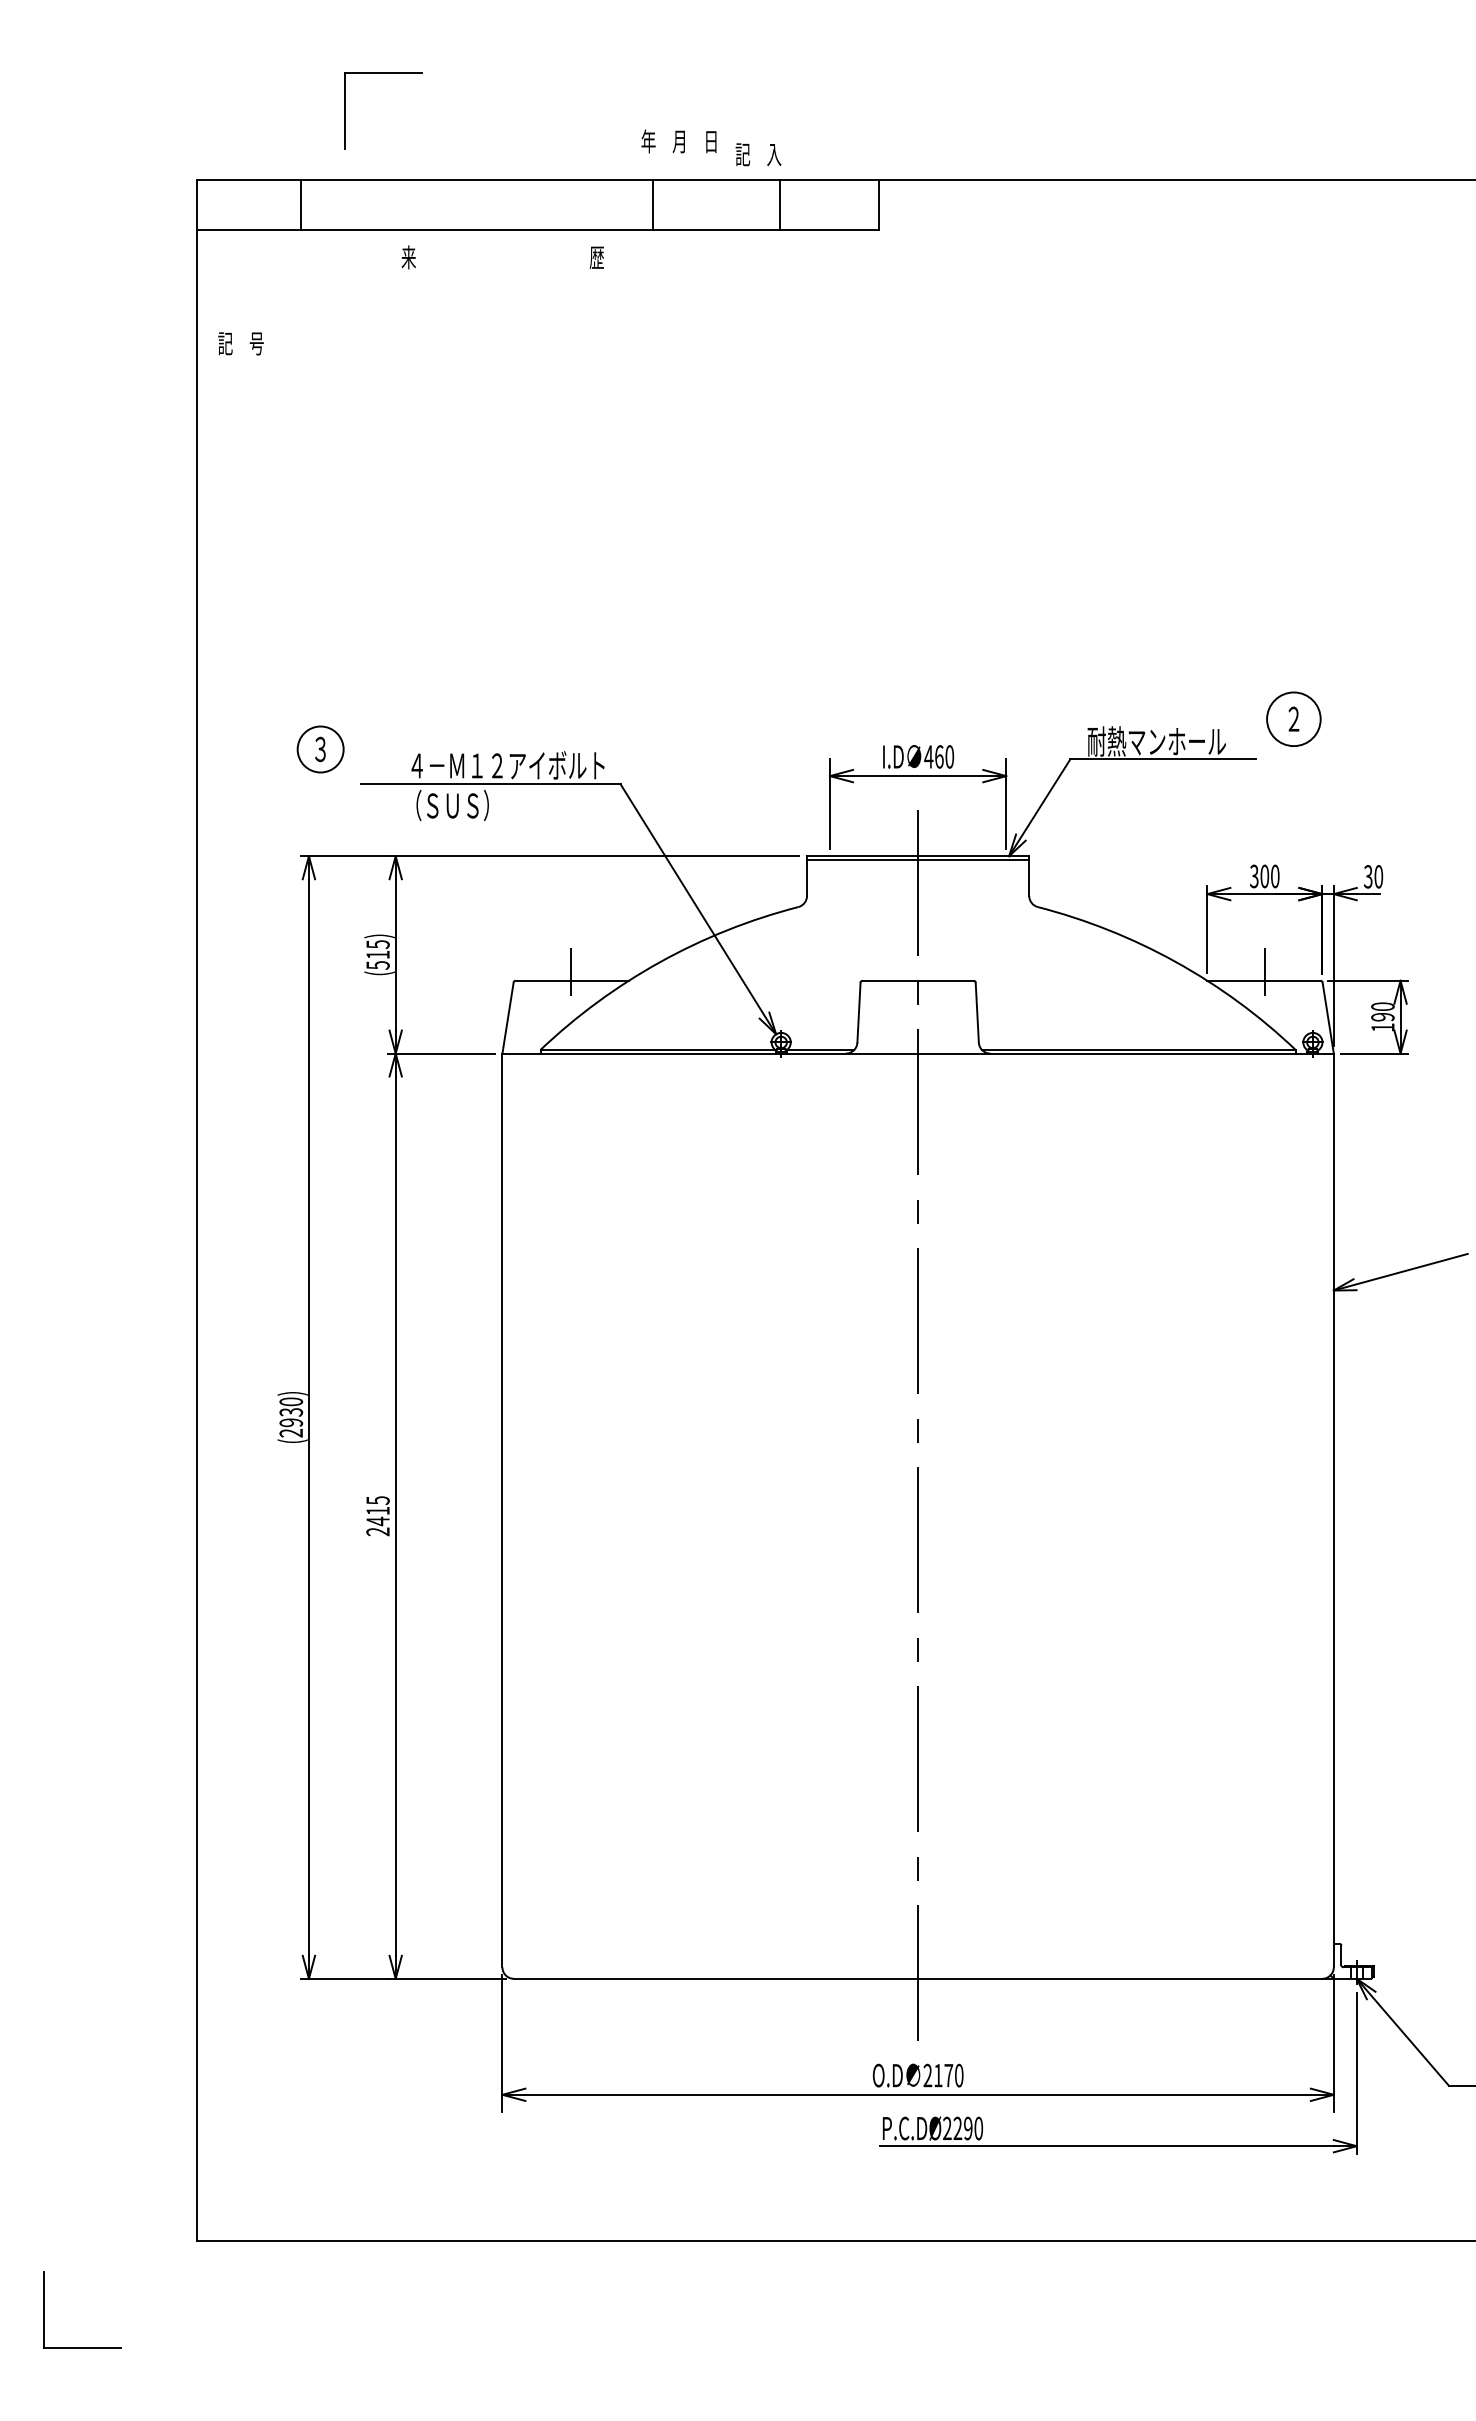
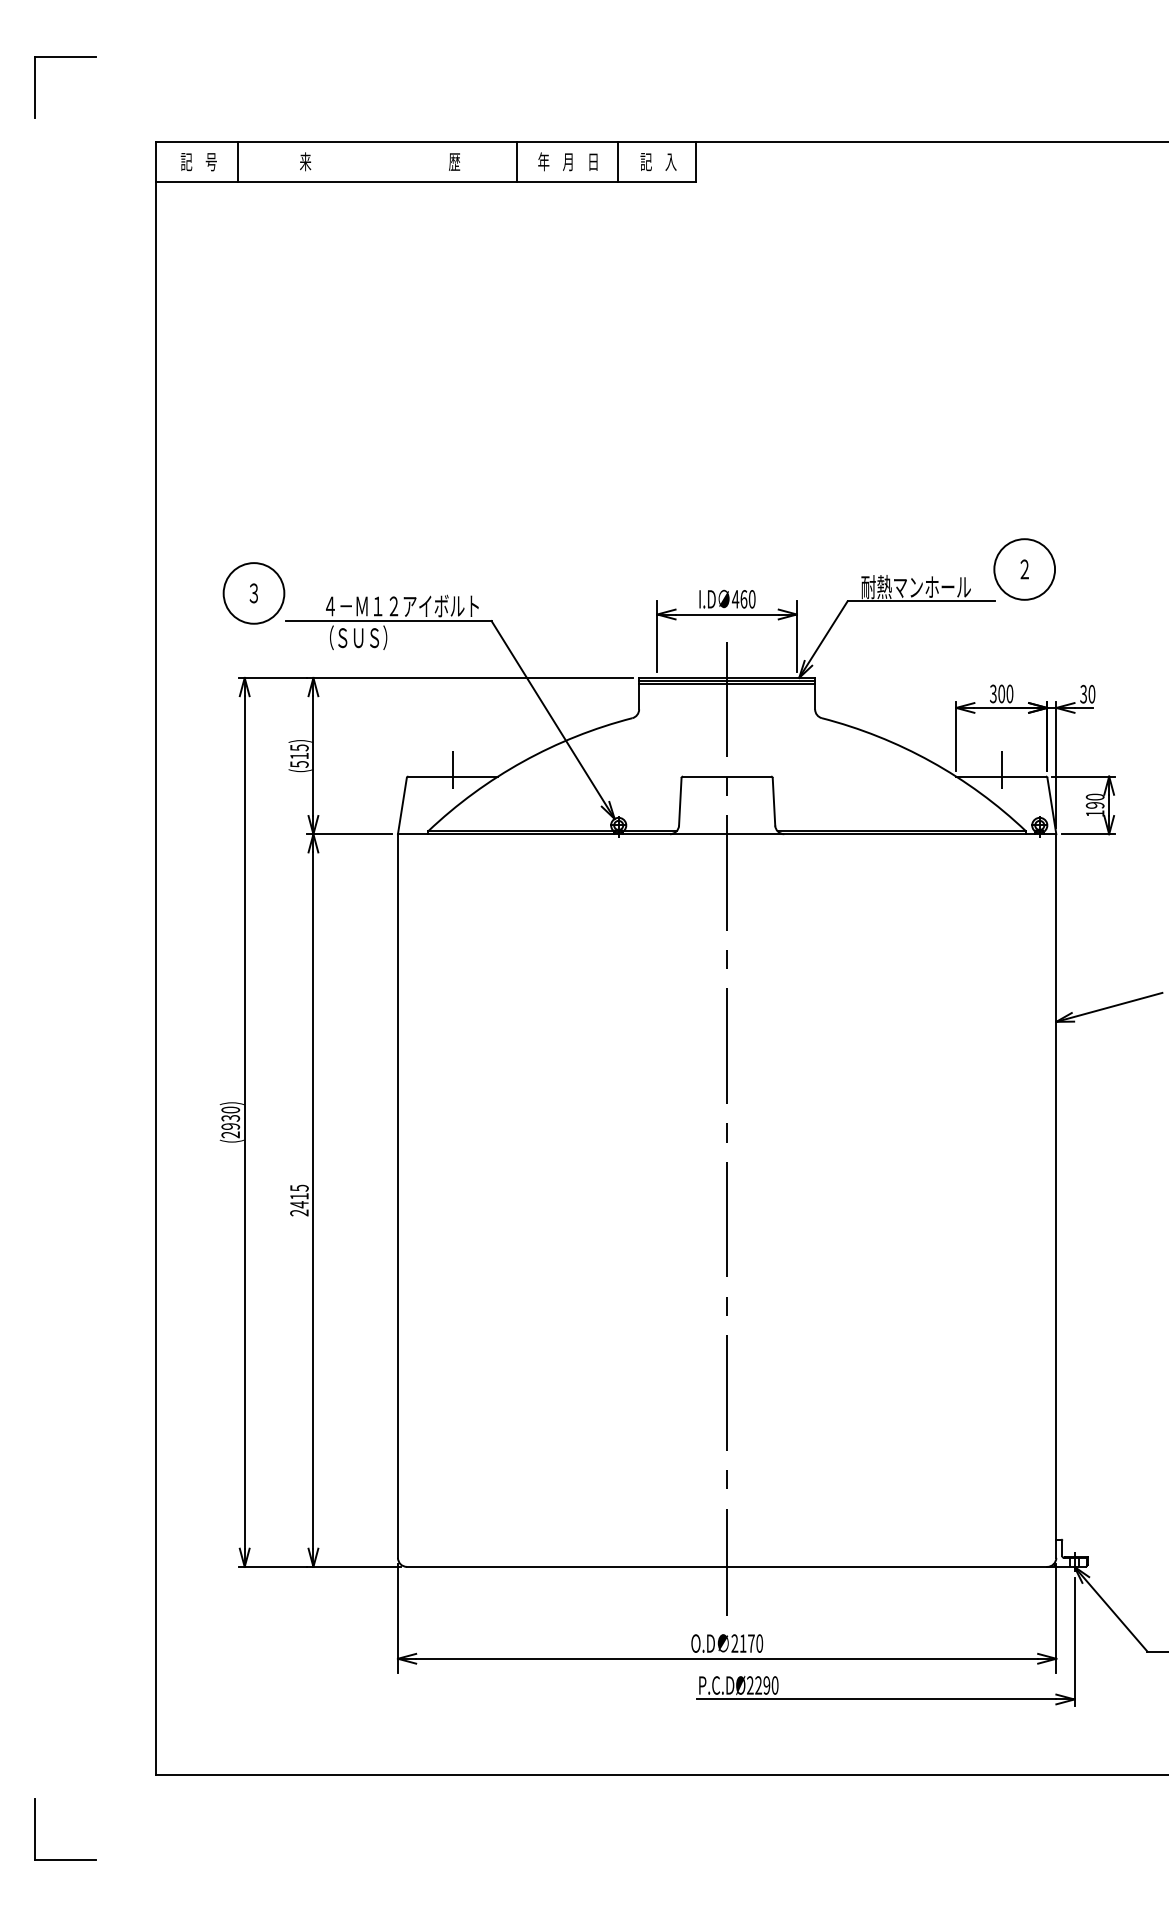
part: (383, 73) -> (65, 58), moved
text: (678, 141) -> (567, 161), moved
text: (758, 154) -> (658, 161), moved
text: (502, 257) -> (379, 161), moved
text: (240, 343) -> (198, 161), moved
circle: (1293, 718) -> (1024, 568), size x1.43
circle: (320, 749) -> (253, 593), size x1.67
line: (918, 863) -> (727, 683), added

